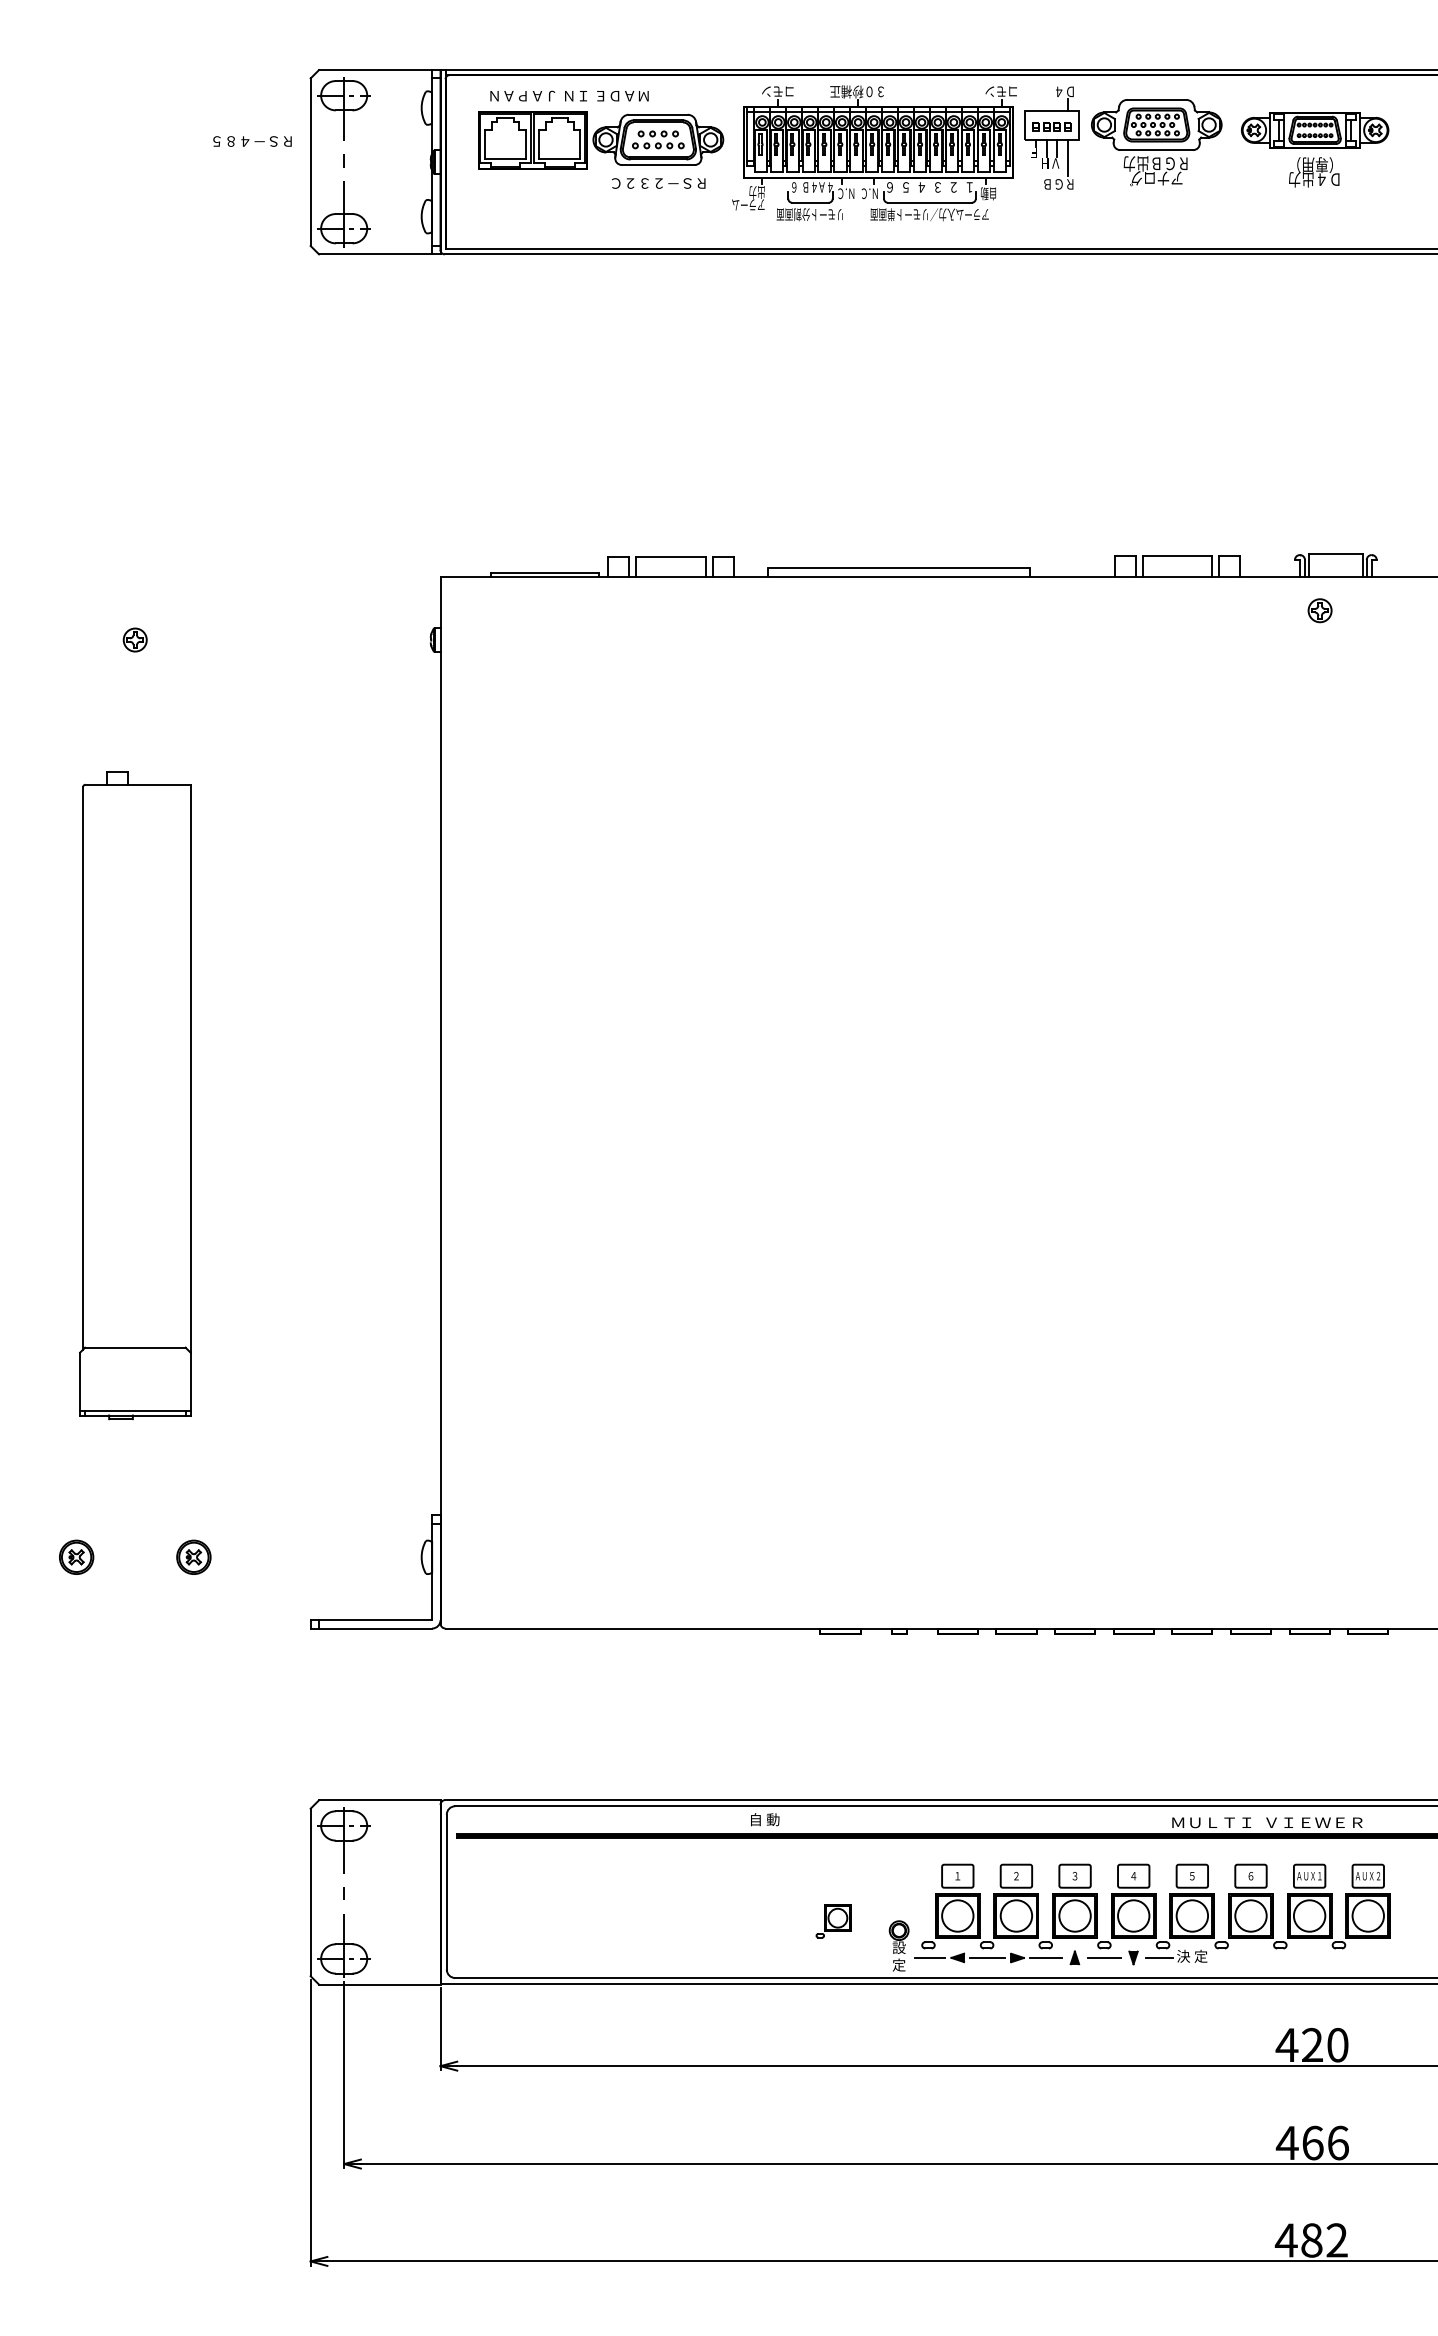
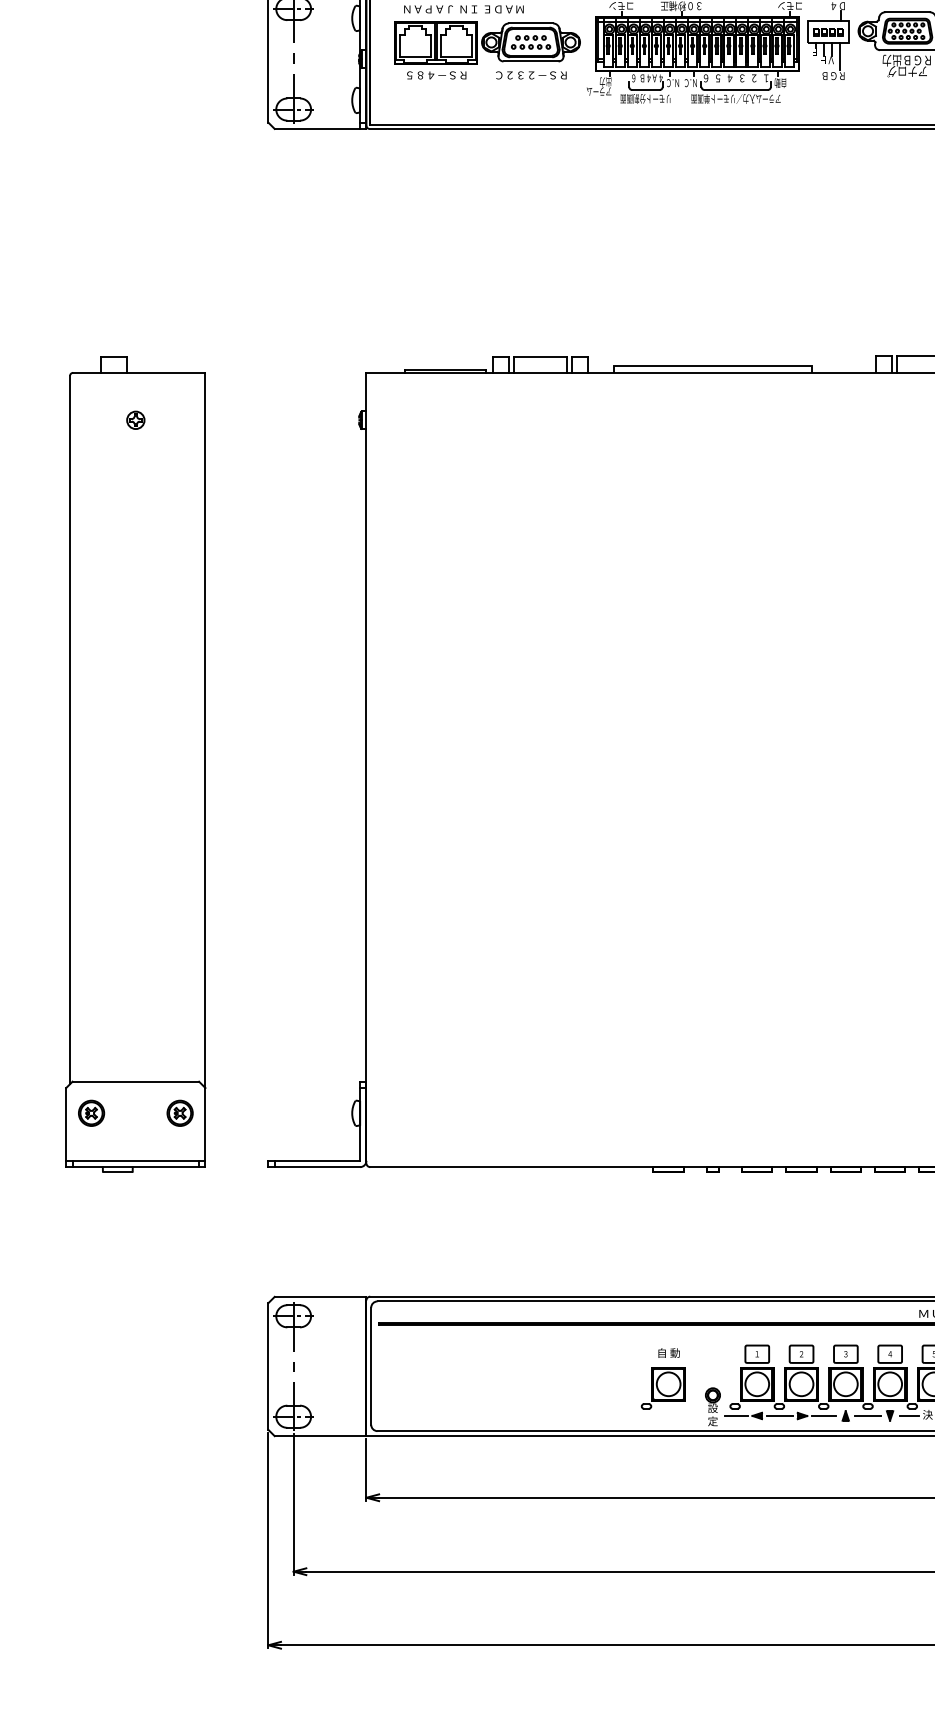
text: (252, 141) -> (436, 75), moved
part: (135, 1095) -> (136, 764), size x1.67
text: (765, 1819) -> (669, 1352), moved
part: (833, 1921) -> (663, 1388), size x1.67

